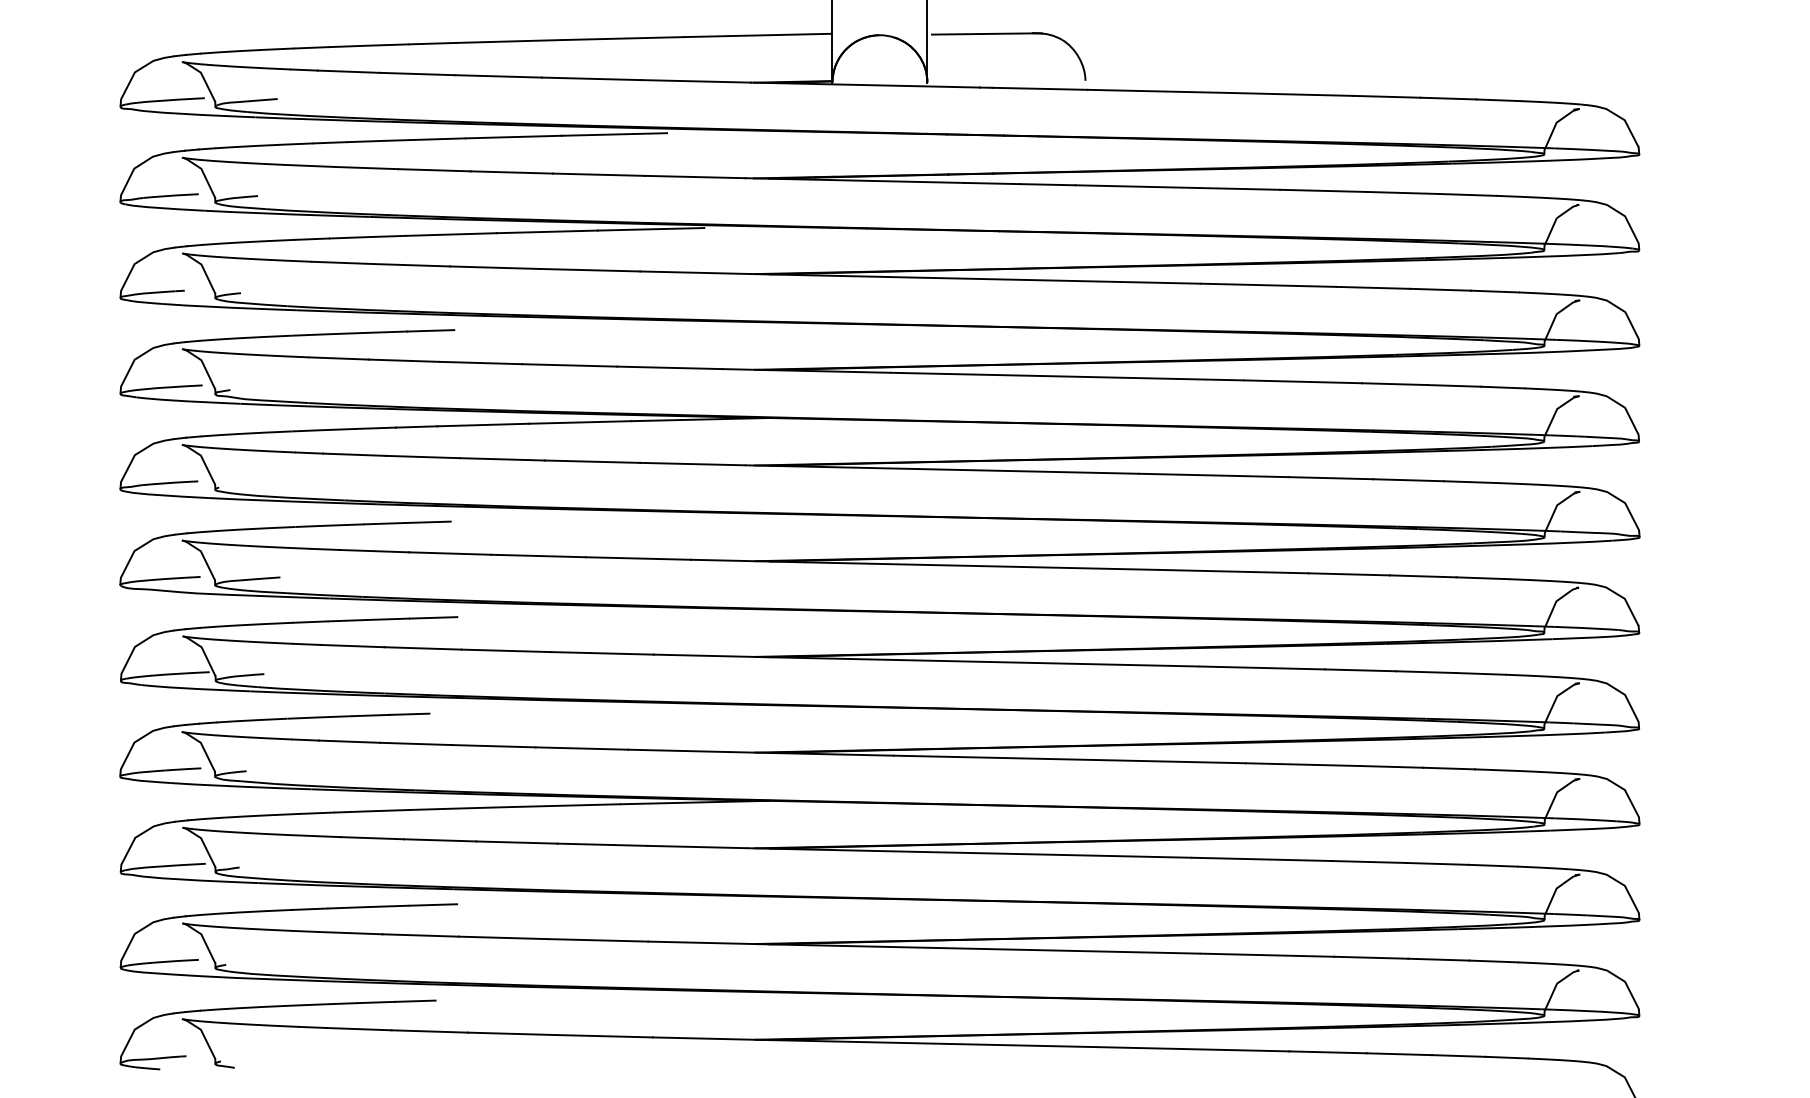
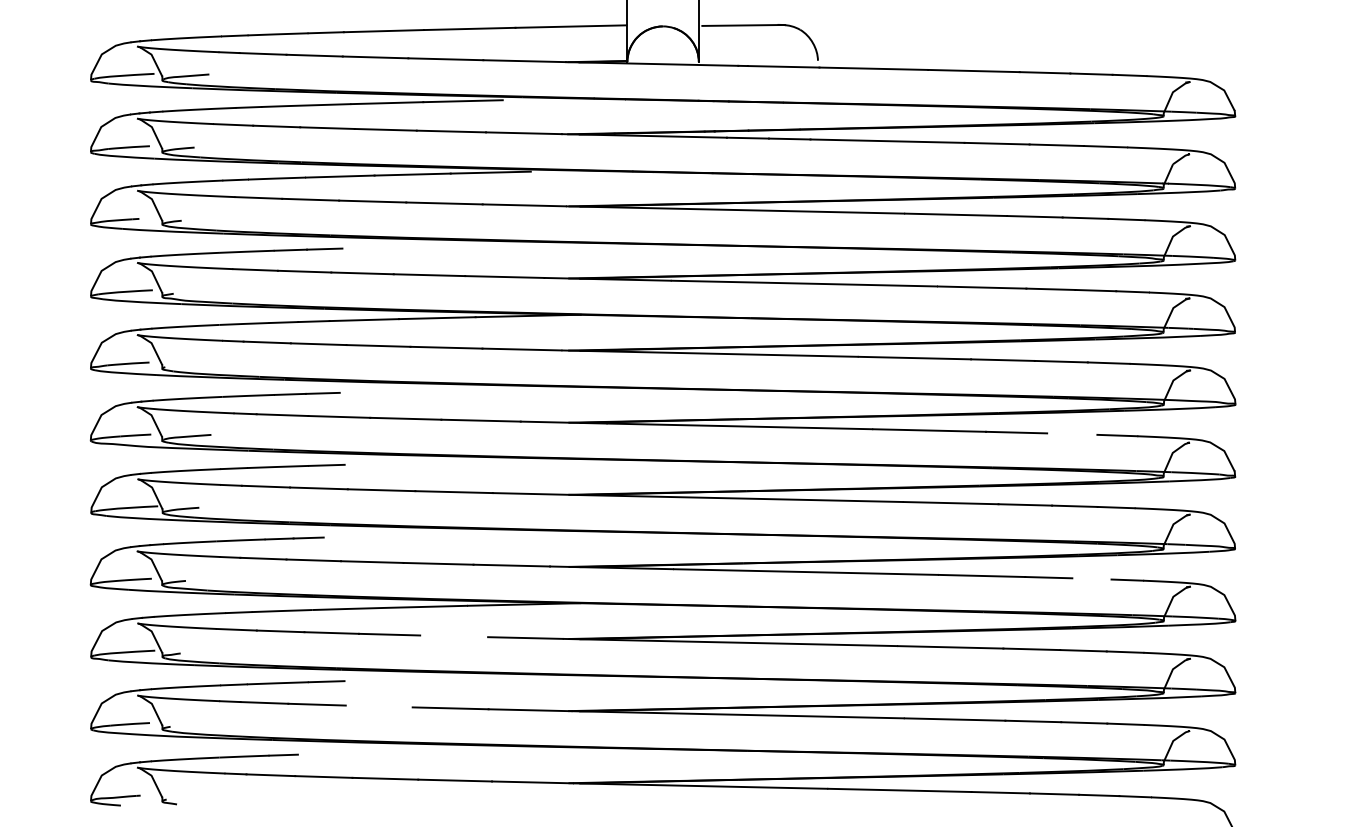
line: (1422, 576) -> (1071, 434), removed
line: (1449, 768) -> (1092, 578), removed
line: (602, 844) -> (454, 636), removed
line: (502, 937) -> (378, 706), removed
line: (415, 1000) -> (313, 753), removed

